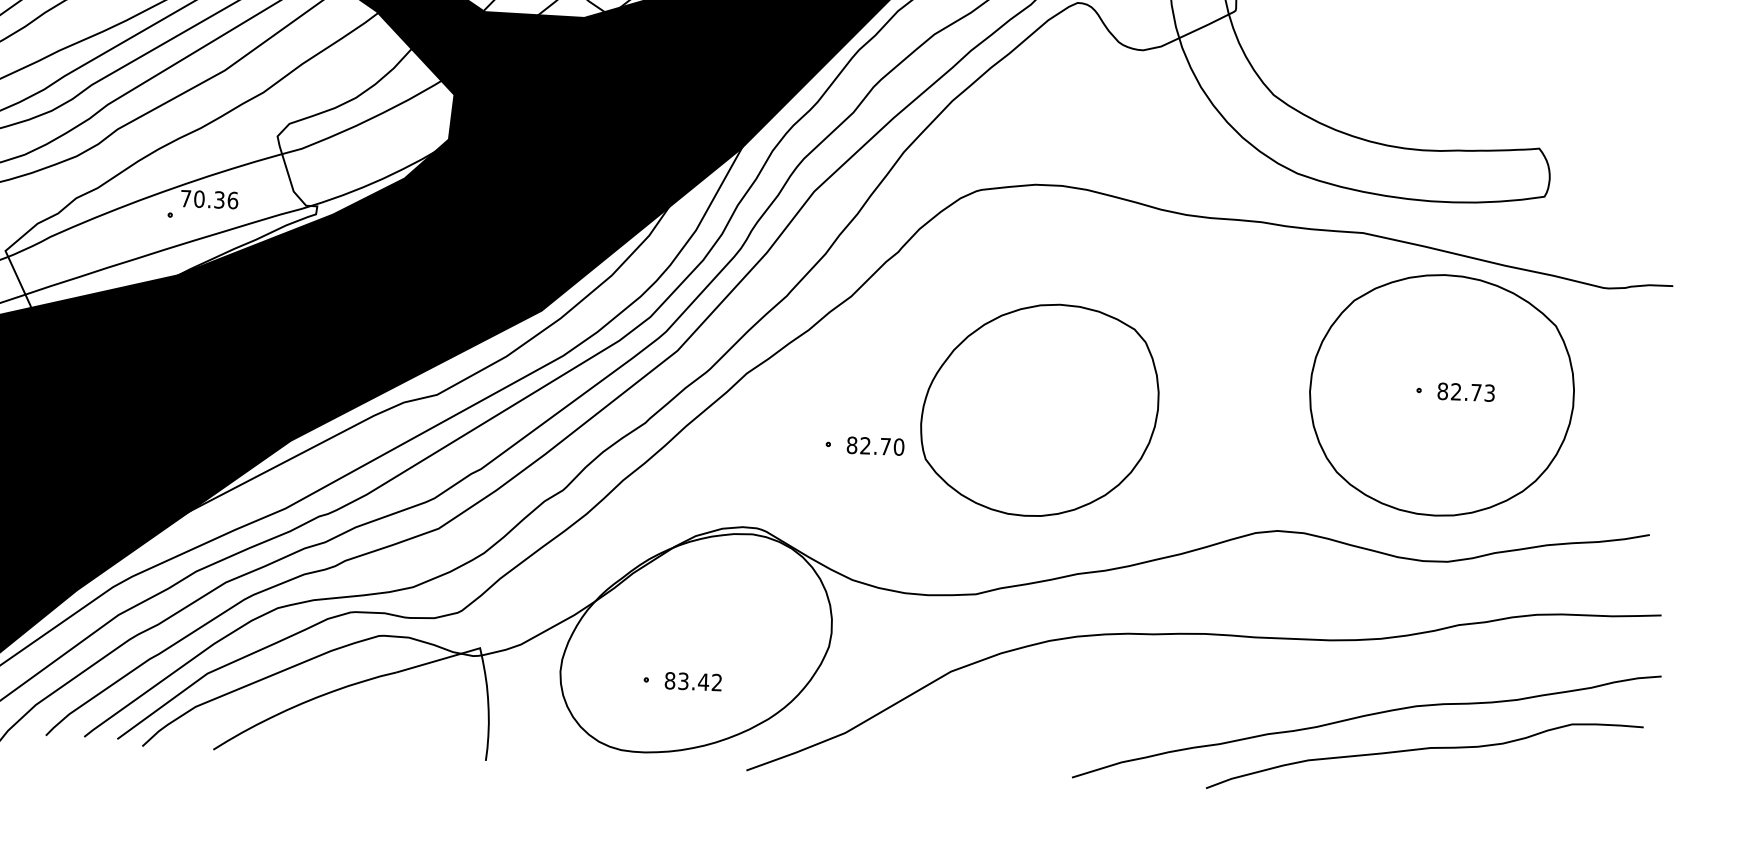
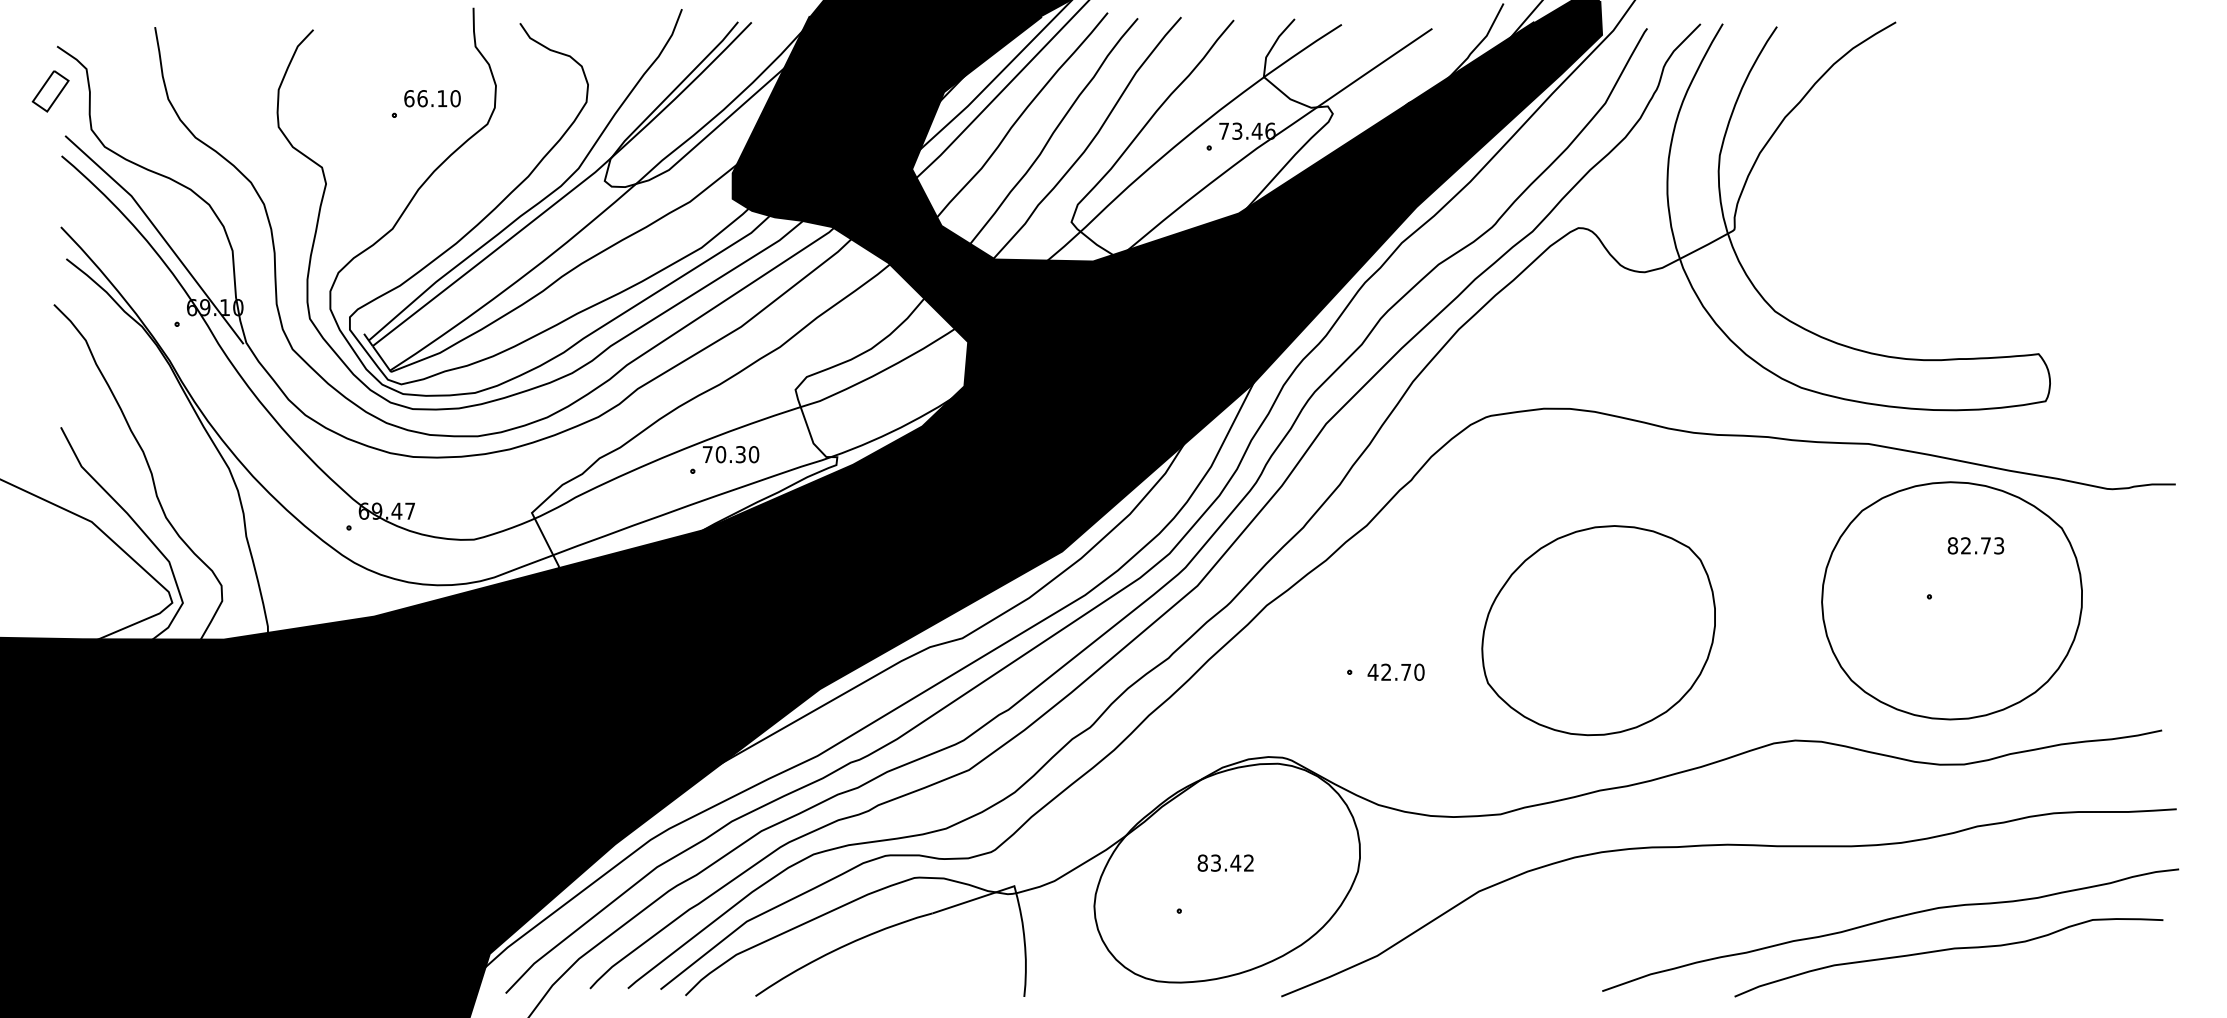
text: (233, 200) -> (754, 454), 70.36 -> 70.30
text: (1465, 391) -> (1975, 545), moved
part: (1039, 410) -> (1598, 630), moved
text: (851, 444) -> (1372, 671), 82.70 -> 42.70
text: (693, 681) -> (1225, 862), moved

